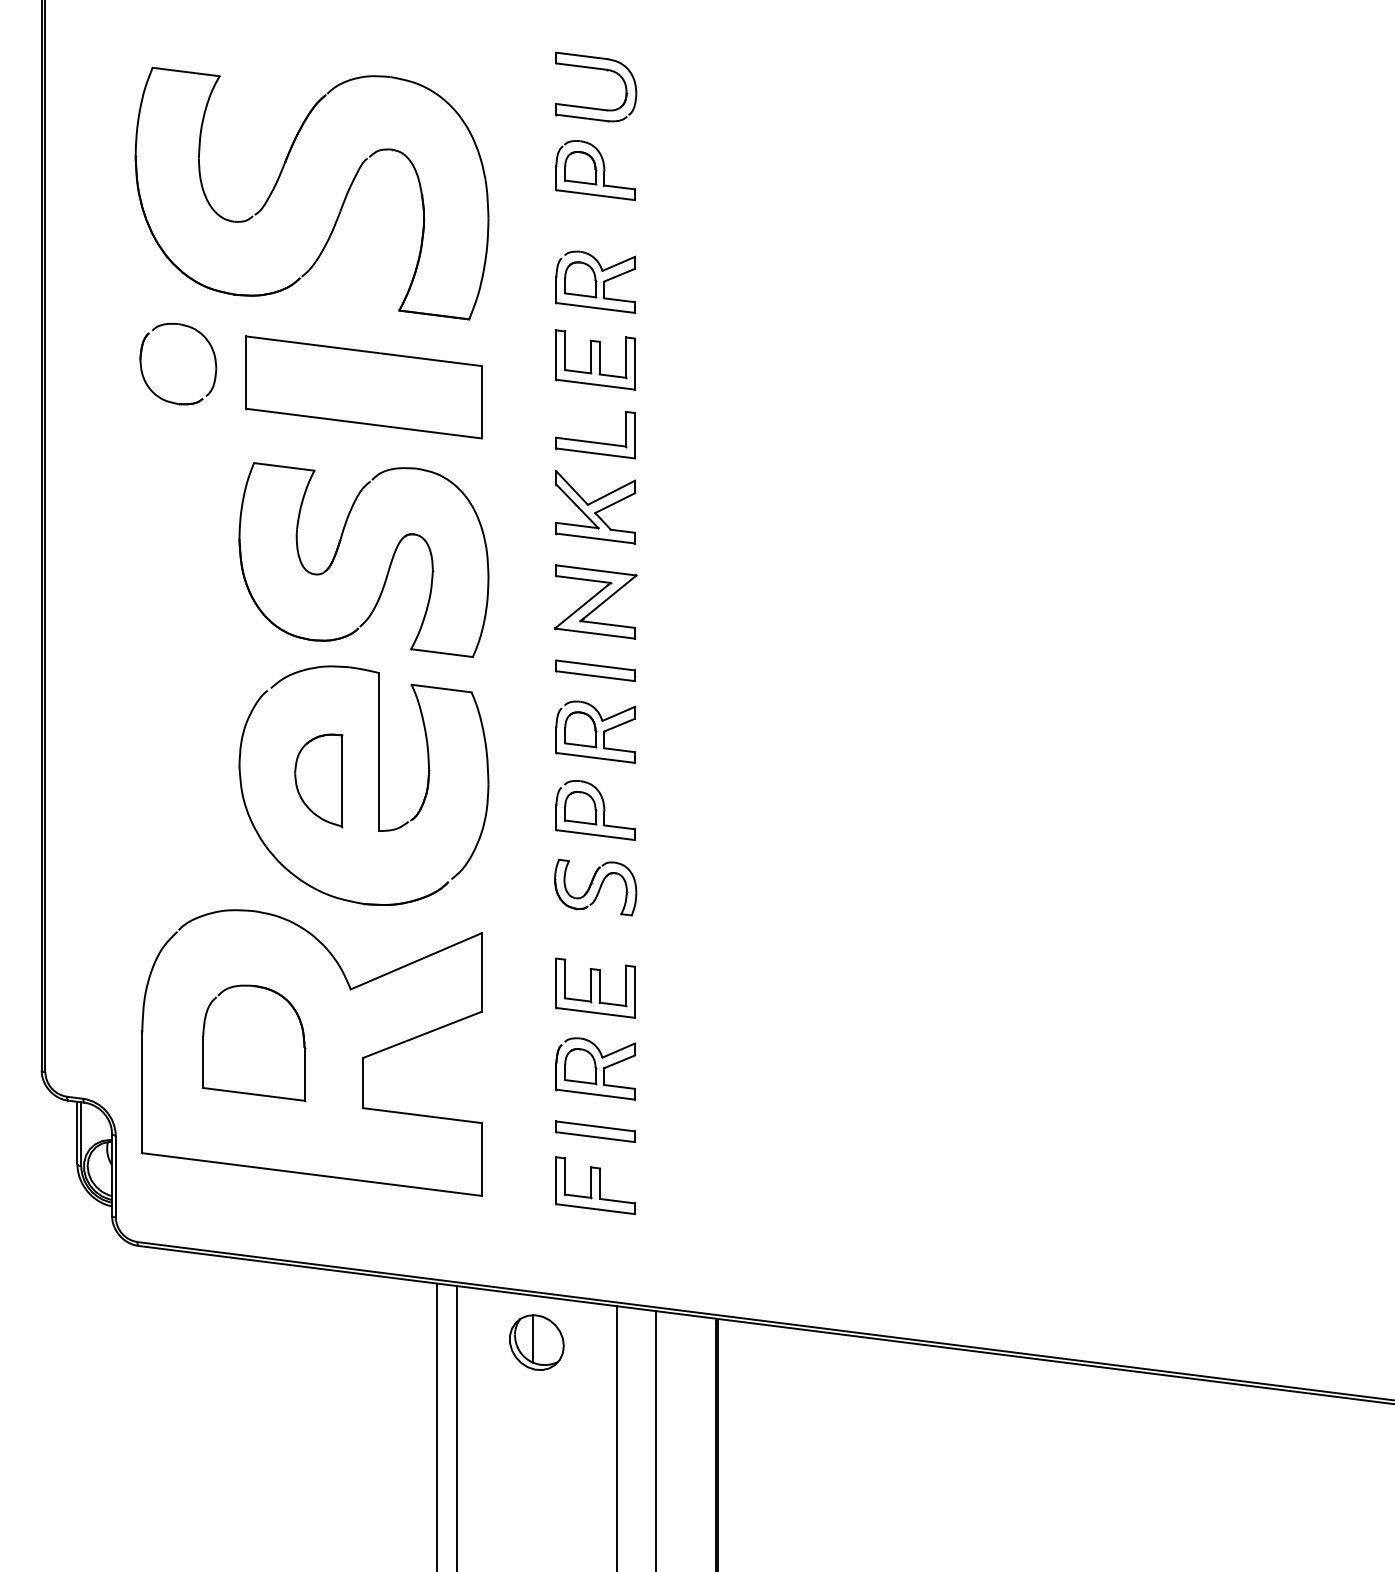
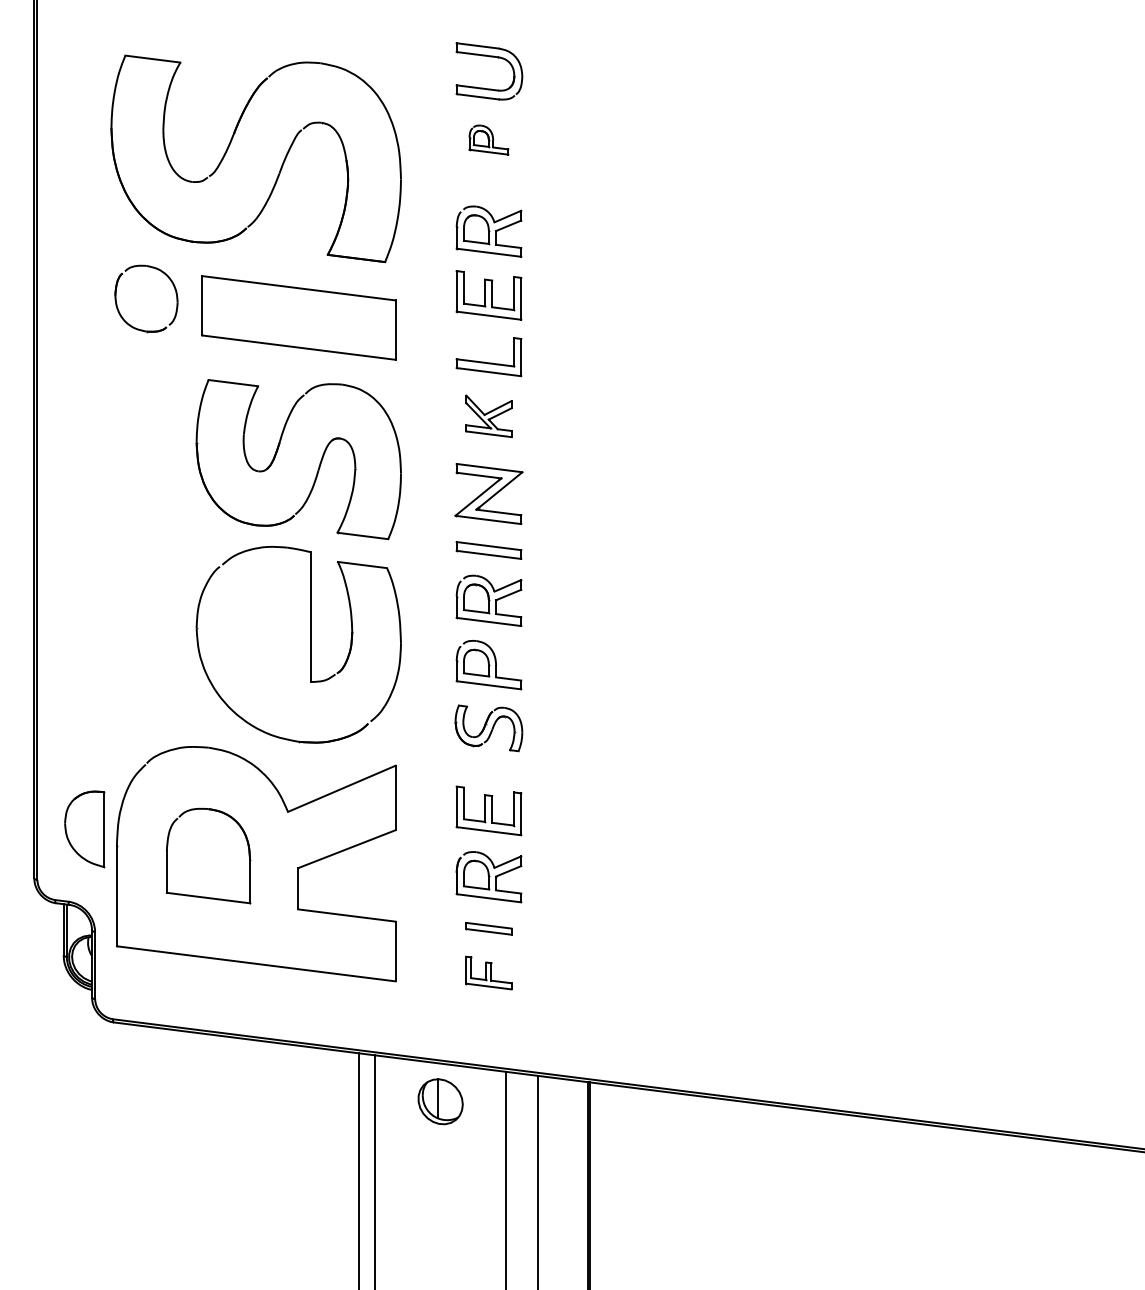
part: (595, 170) -> (488, 139), size x0.6
part: (595, 507) -> (488, 416), size x0.7
part: (318, 780) -> (84, 829), moved
part: (595, 1131) -> (488, 928), size x0.7
part: (595, 1185) -> (488, 972), size x0.7

